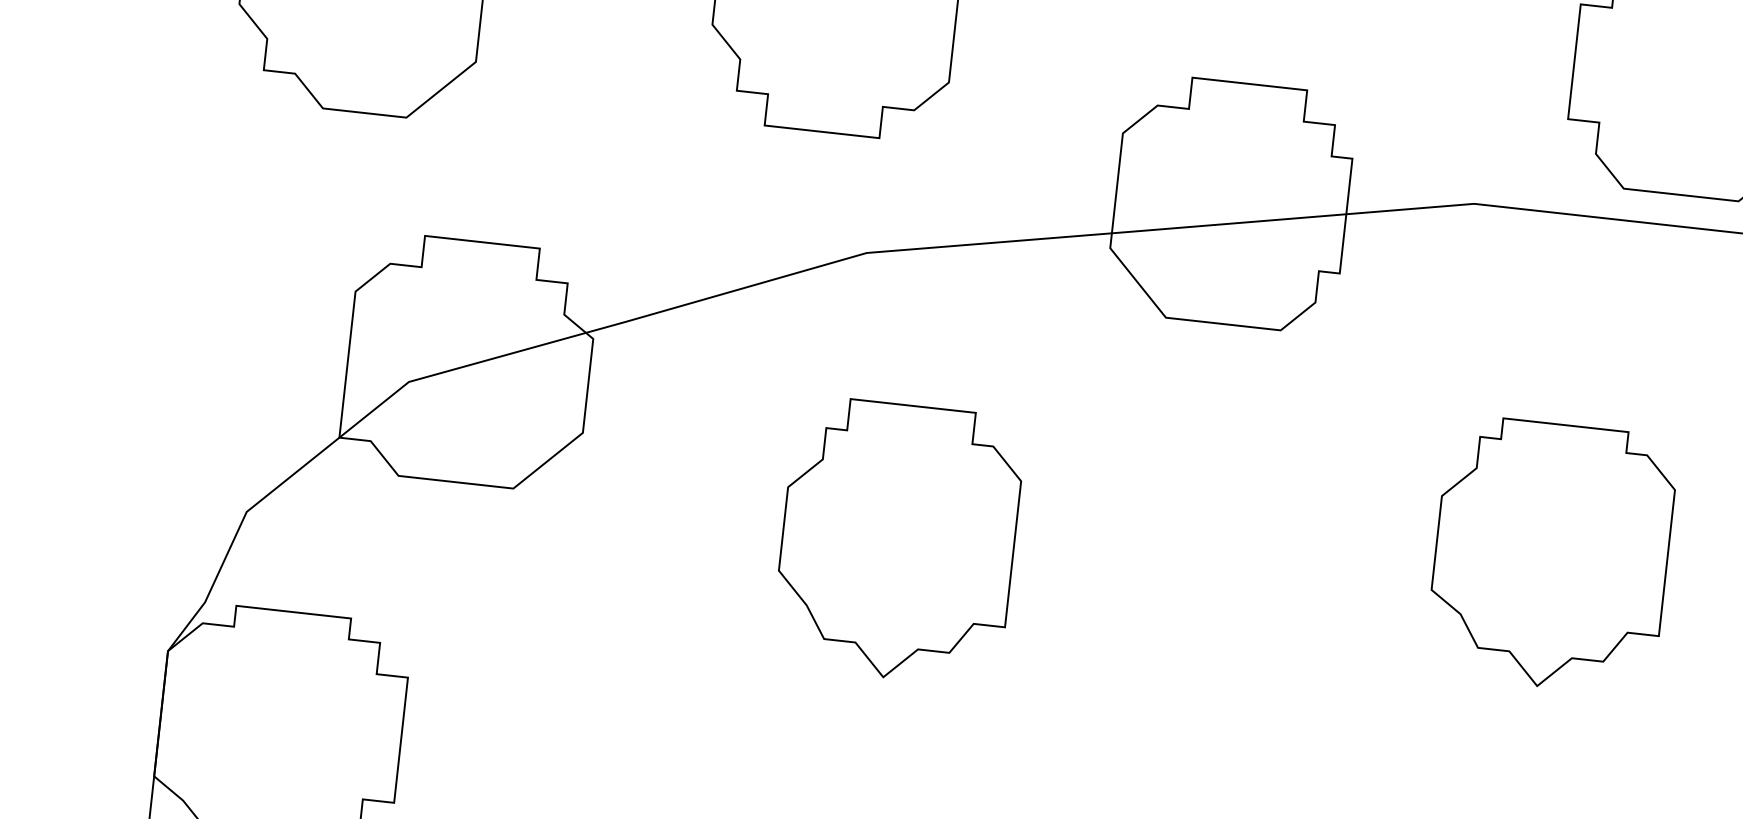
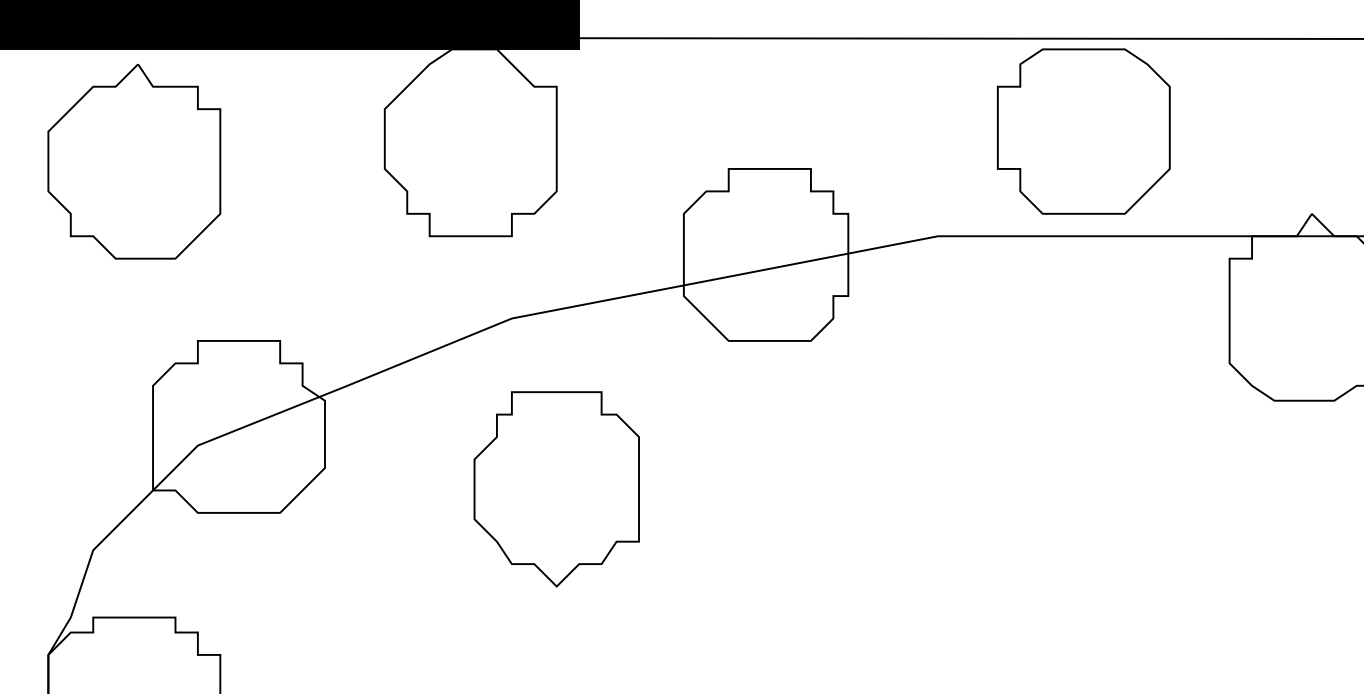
part: (897, 541) -> (556, 489), moved
part: (1551, 554) -> (1020, 478), removed

